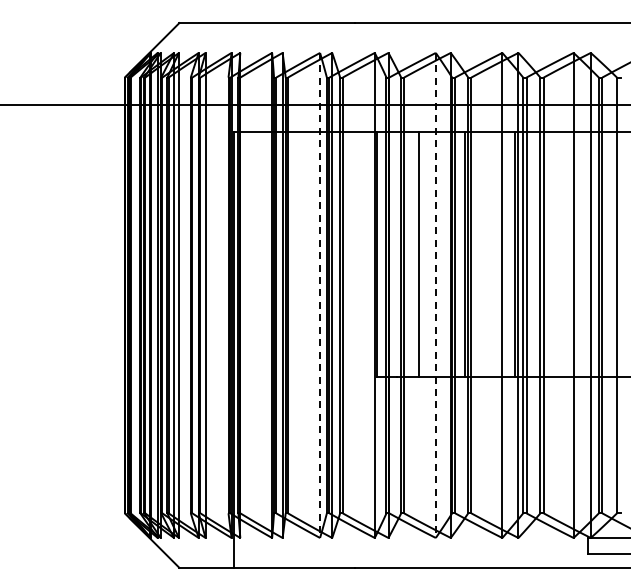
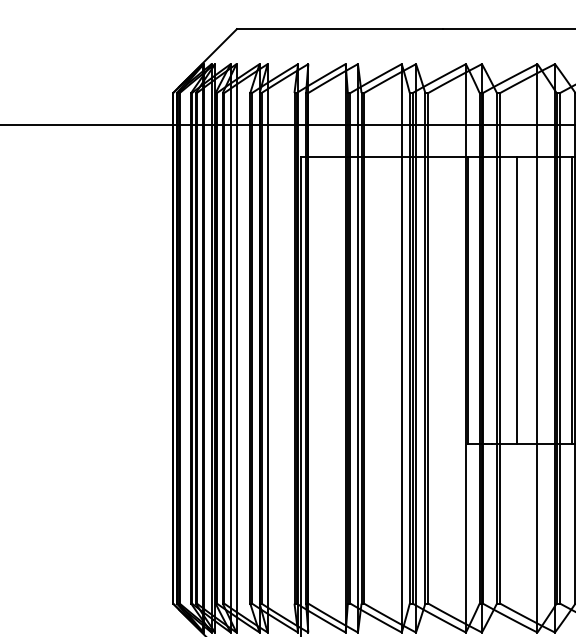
line: (320, 295) -> (402, 348), dashed -> solid
line: (435, 295) -> (537, 348), dashed -> solid

